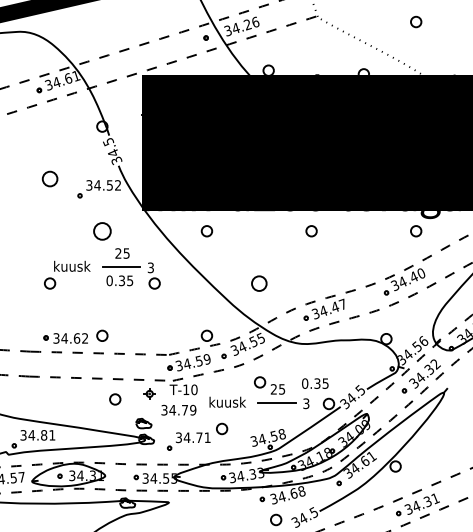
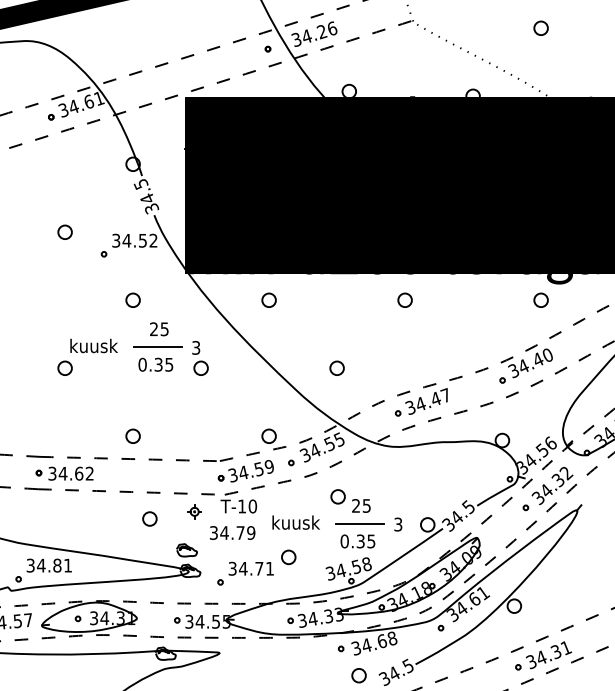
circle: (49, 178) -> (64, 231), size x0.71
circle: (101, 230) -> (132, 299), size x0.62
circle: (258, 282) -> (336, 367), size x0.71
part: (65, 338) -> (64, 473), moved
text: (314, 383) -> (357, 541), moved

